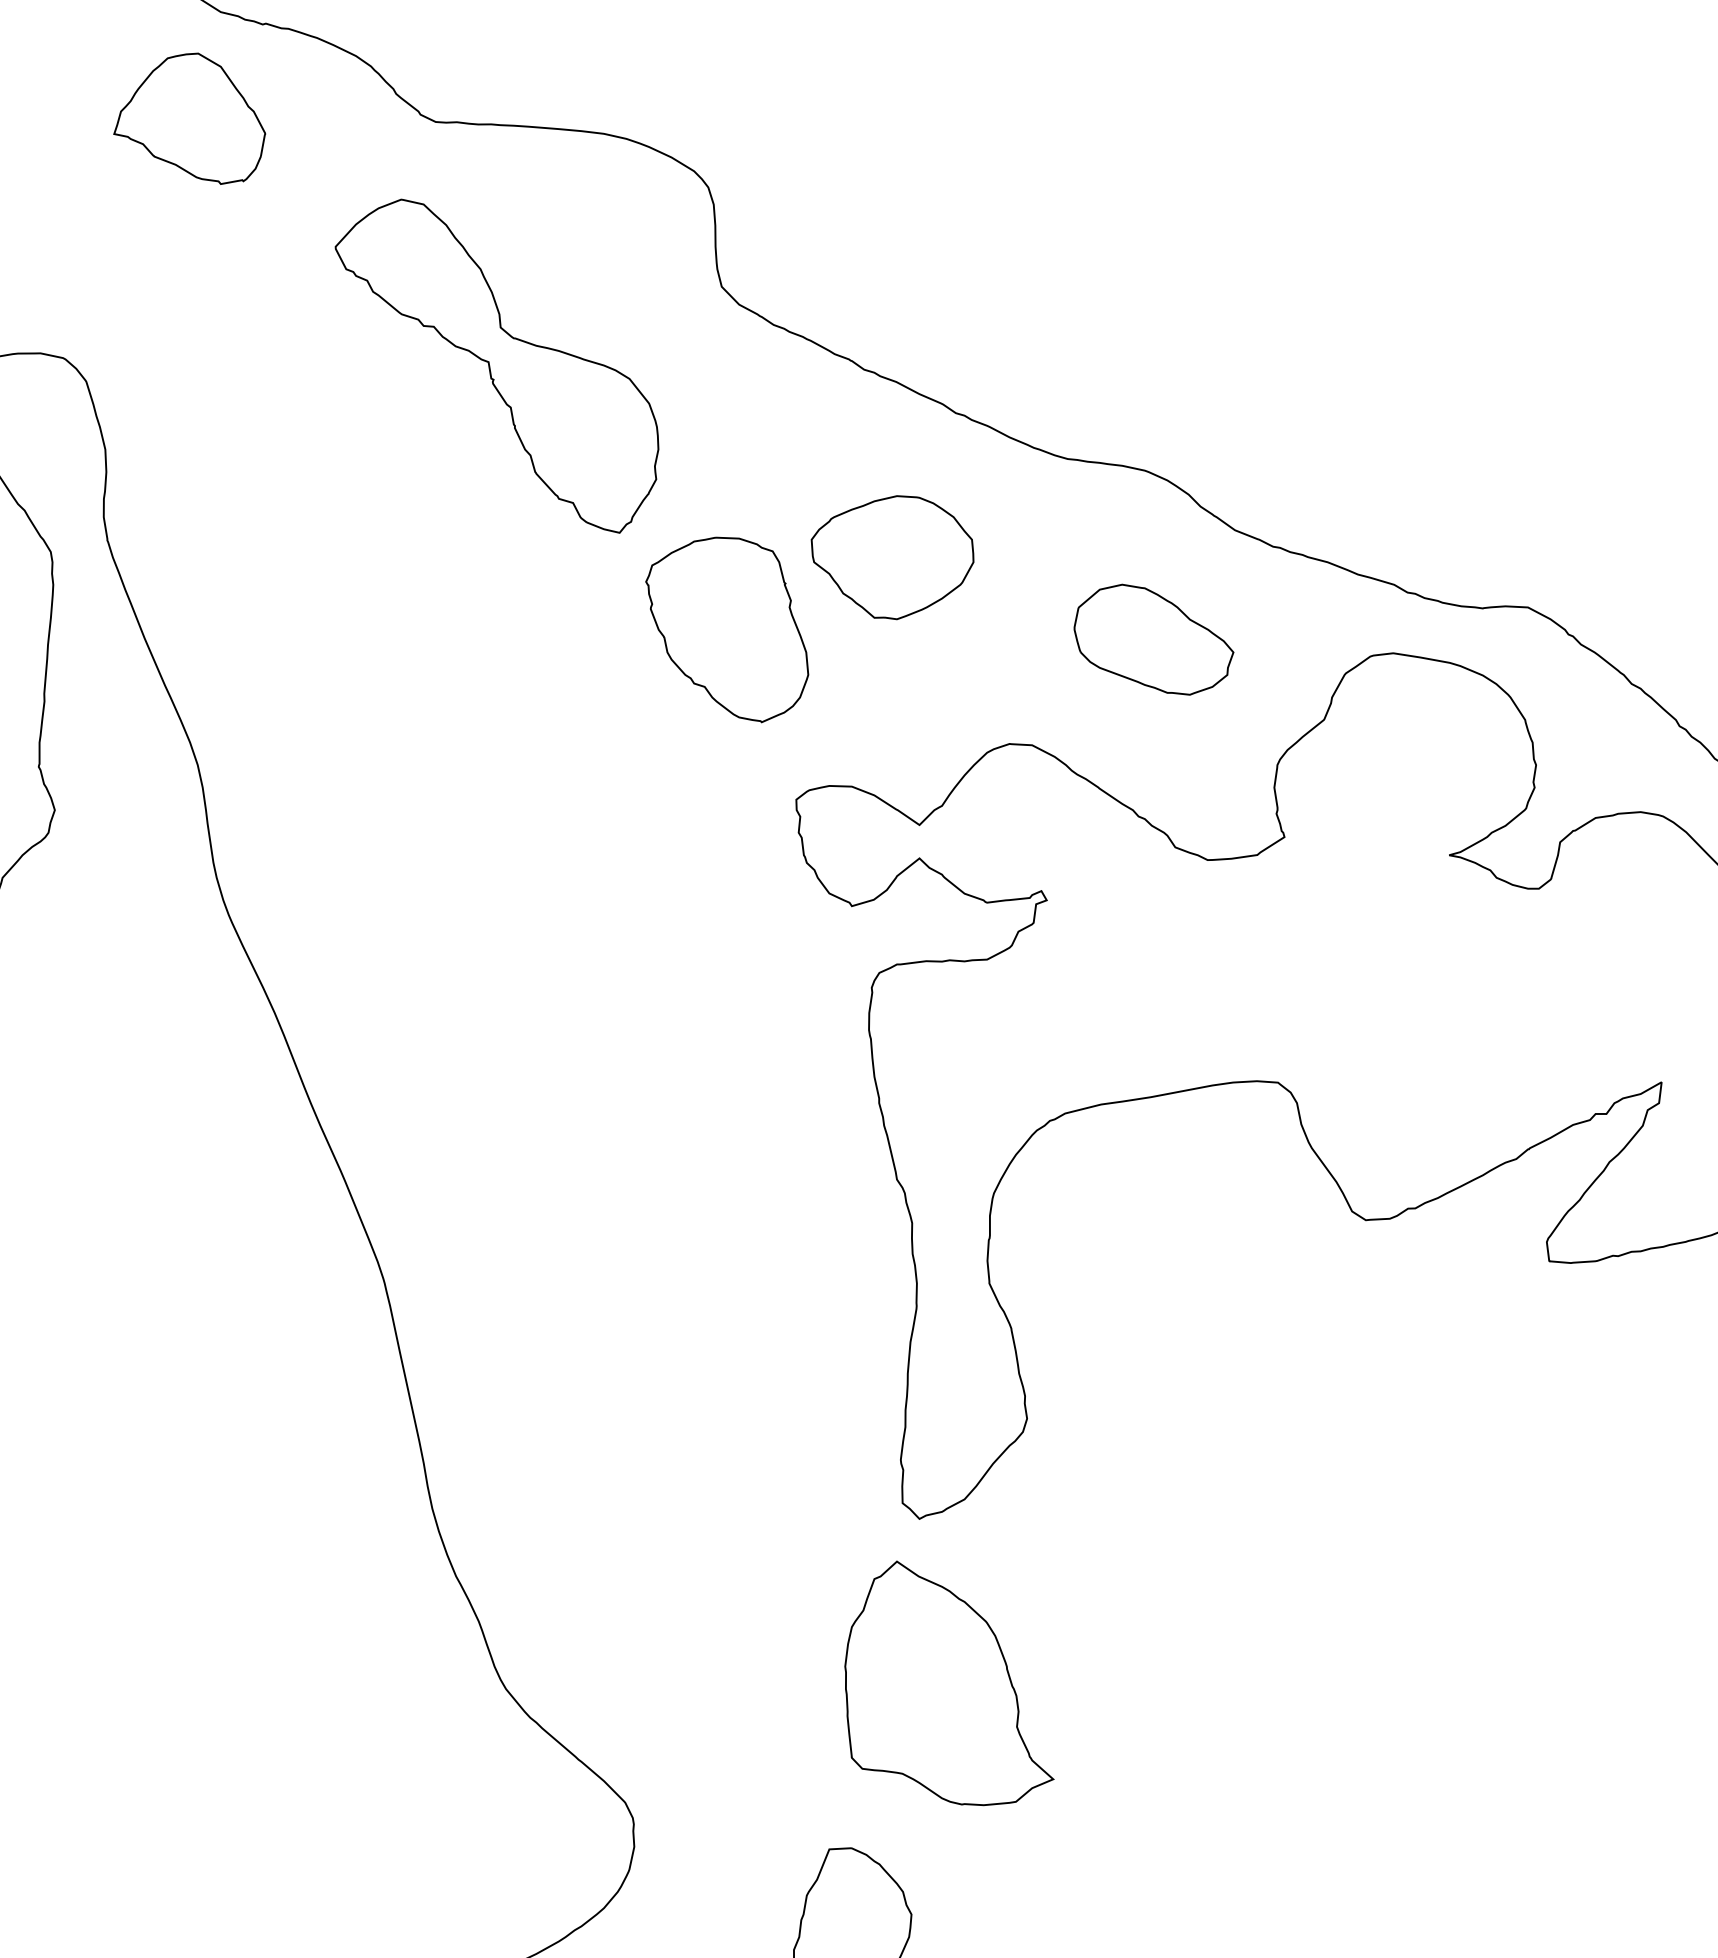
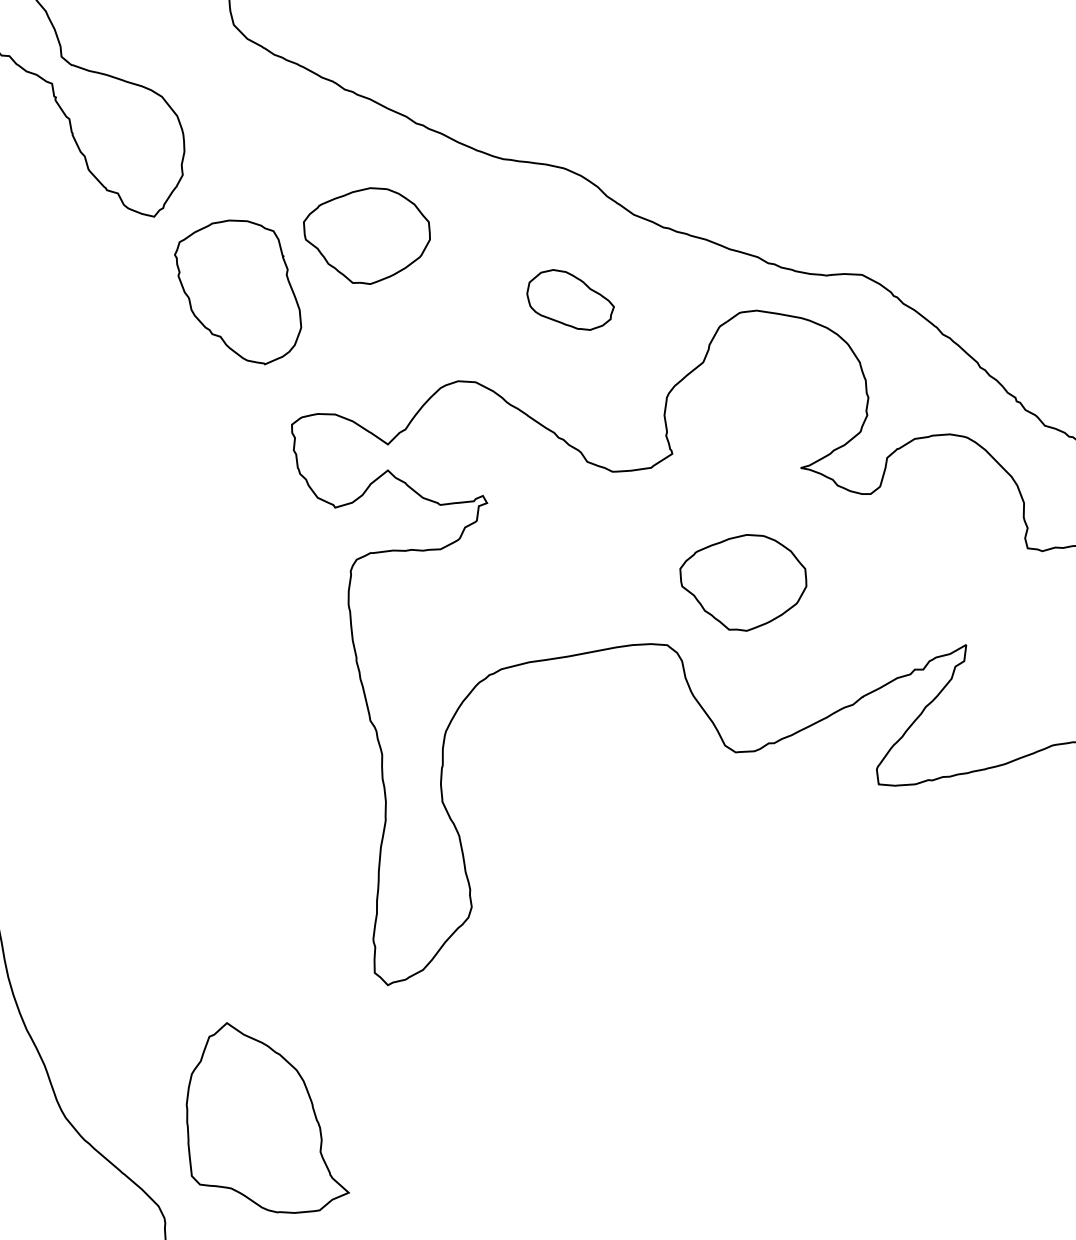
part: (1153, 639) -> (570, 299), size x0.7
part: (1375, 1002) -> (743, 582), added
part: (949, 1683) -> (267, 1118), moved

